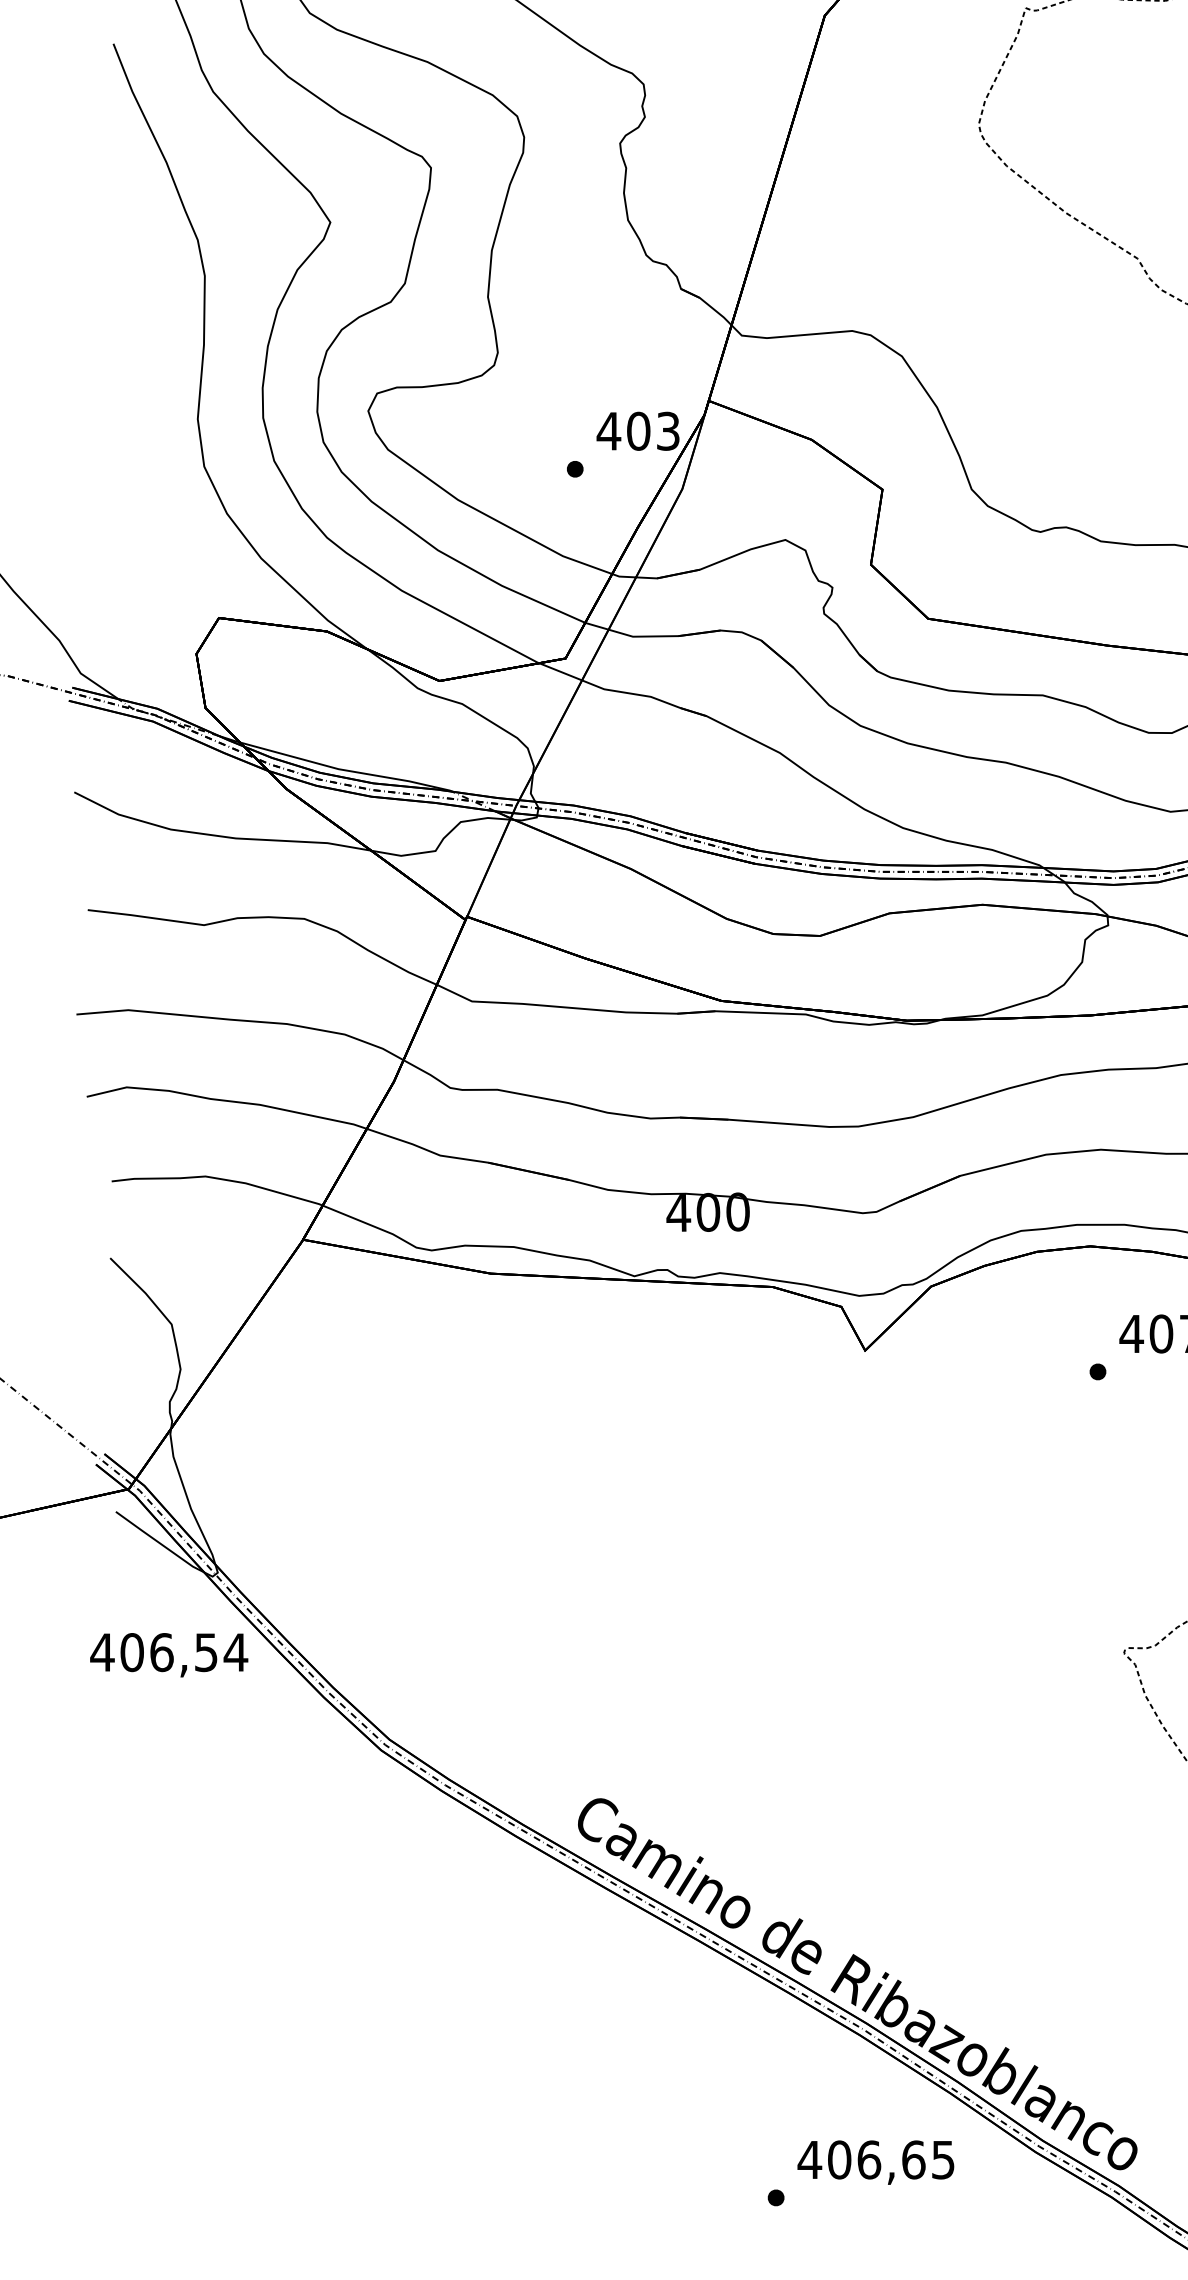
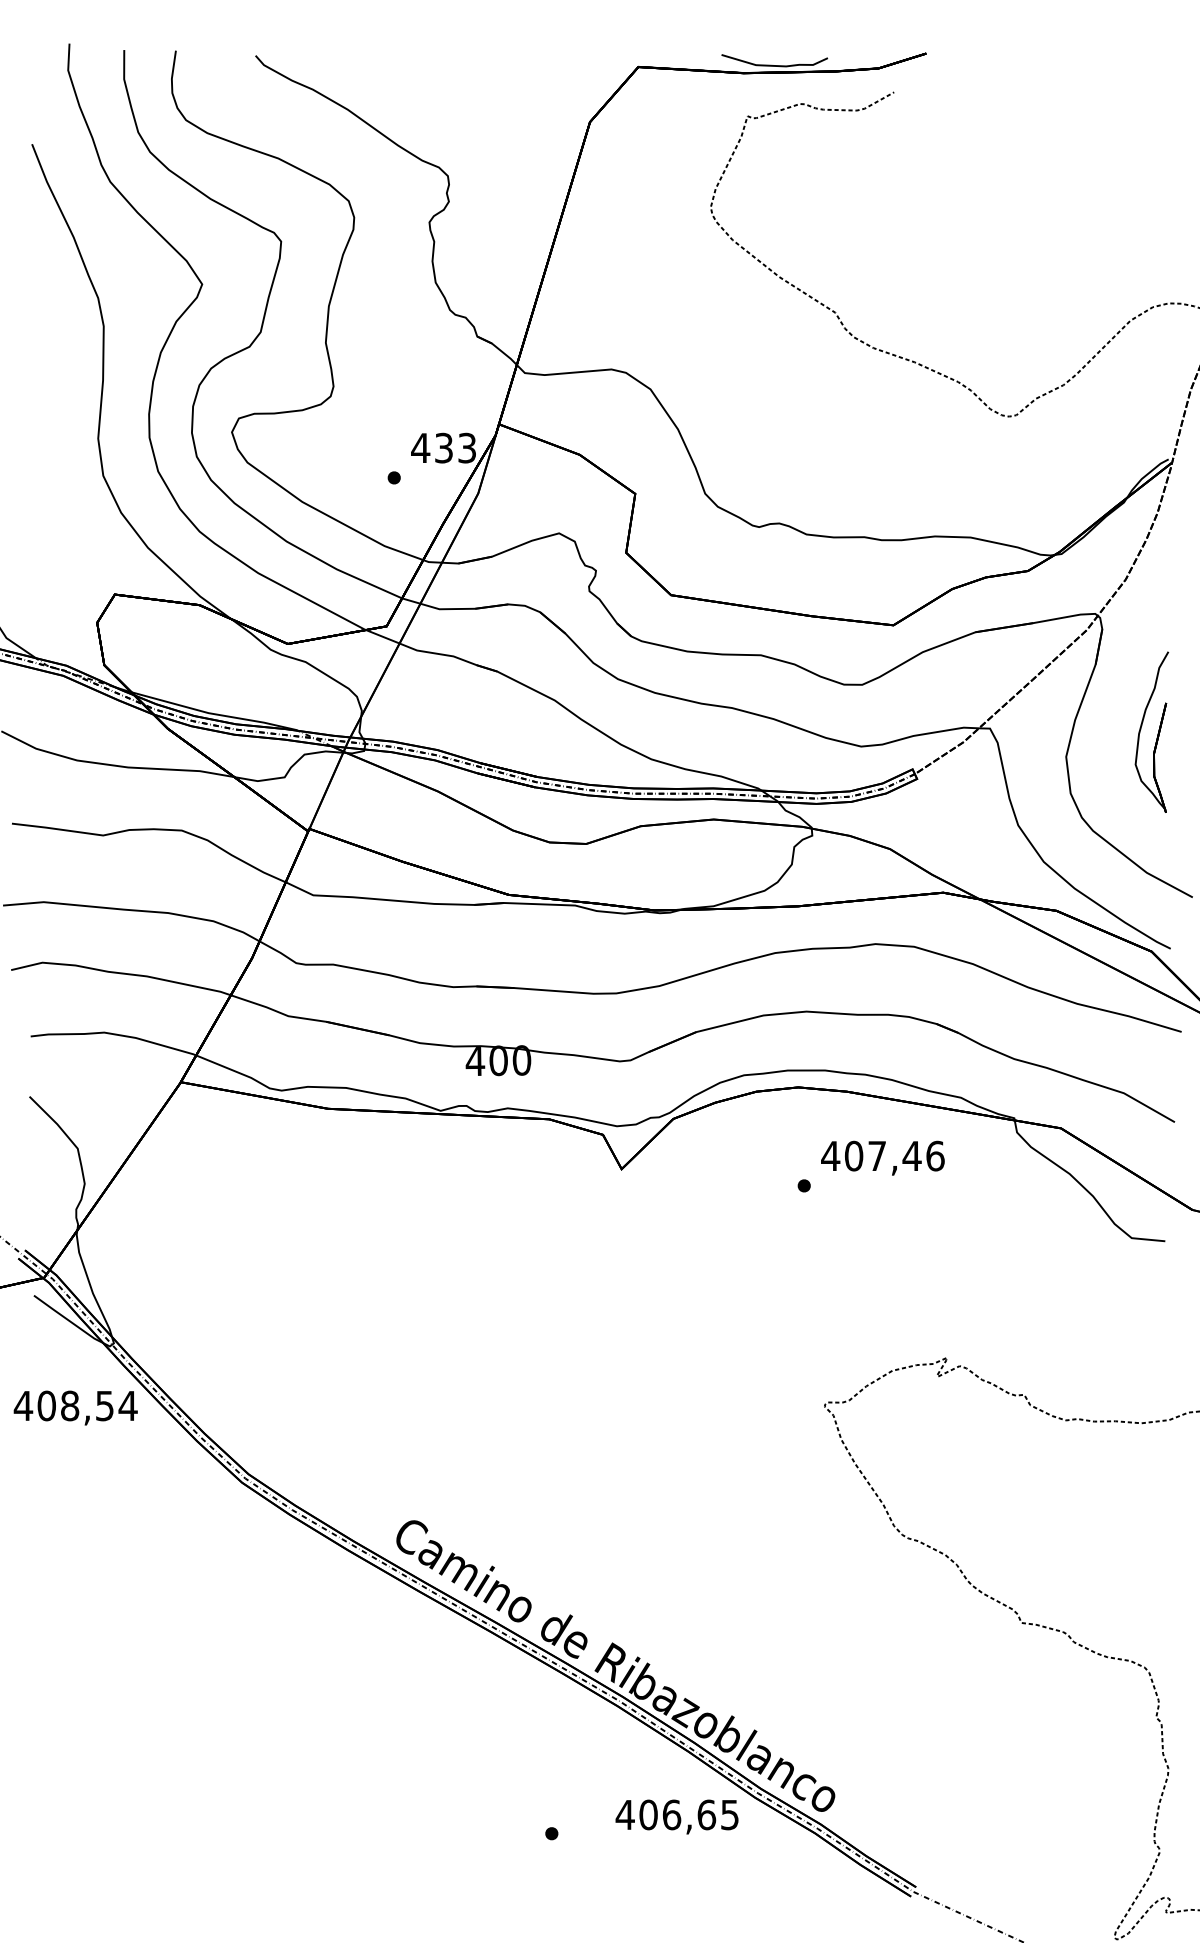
text: (638, 430) -> (443, 447), 403 -> 433
text: (162, 1651) -> (70, 1405), 406,54 -> 408,54
text: (875, 2161) -> (676, 1816), moved

